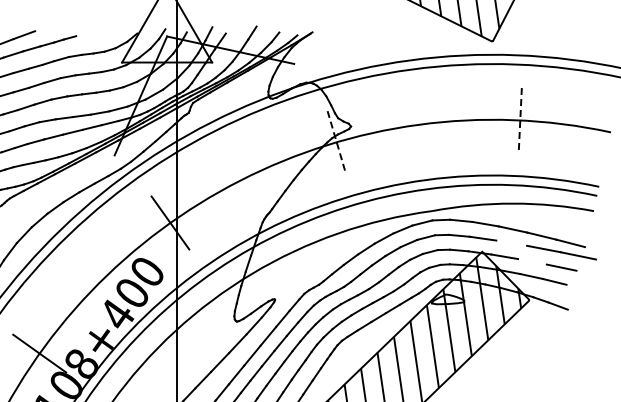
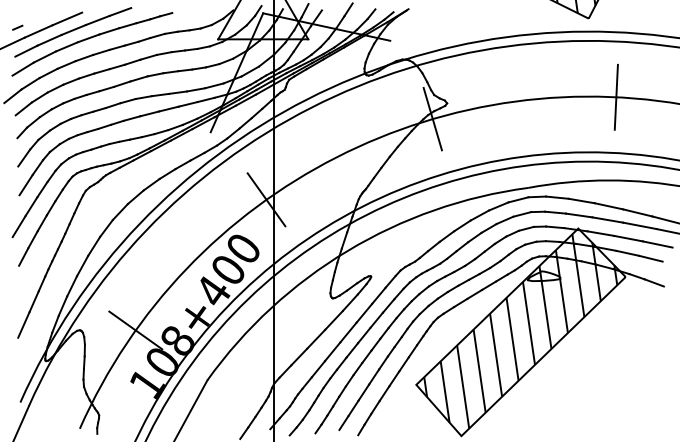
line: (520, 120) -> (616, 97), dashed -> solid
line: (336, 142) -> (432, 119), dashed -> solid
line: (511, 242) -> (607, 219), added
line: (532, 261) -> (628, 238), added

